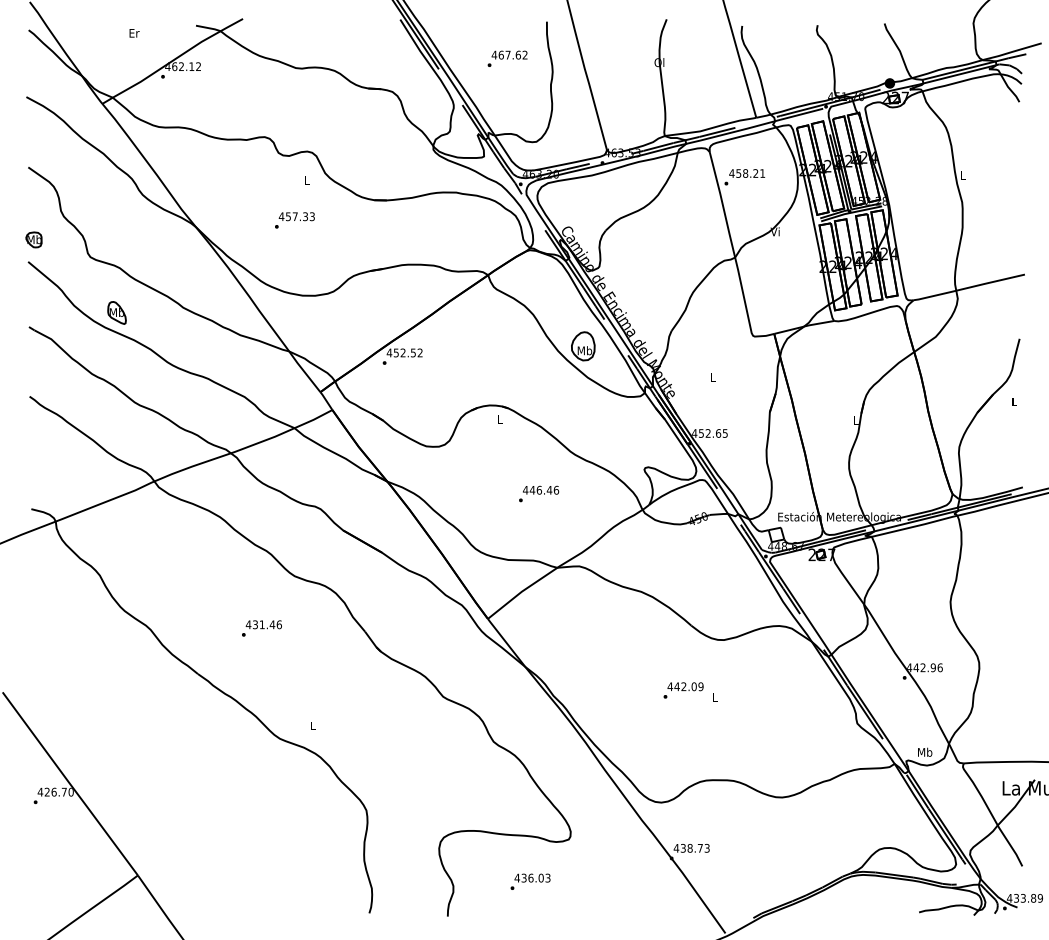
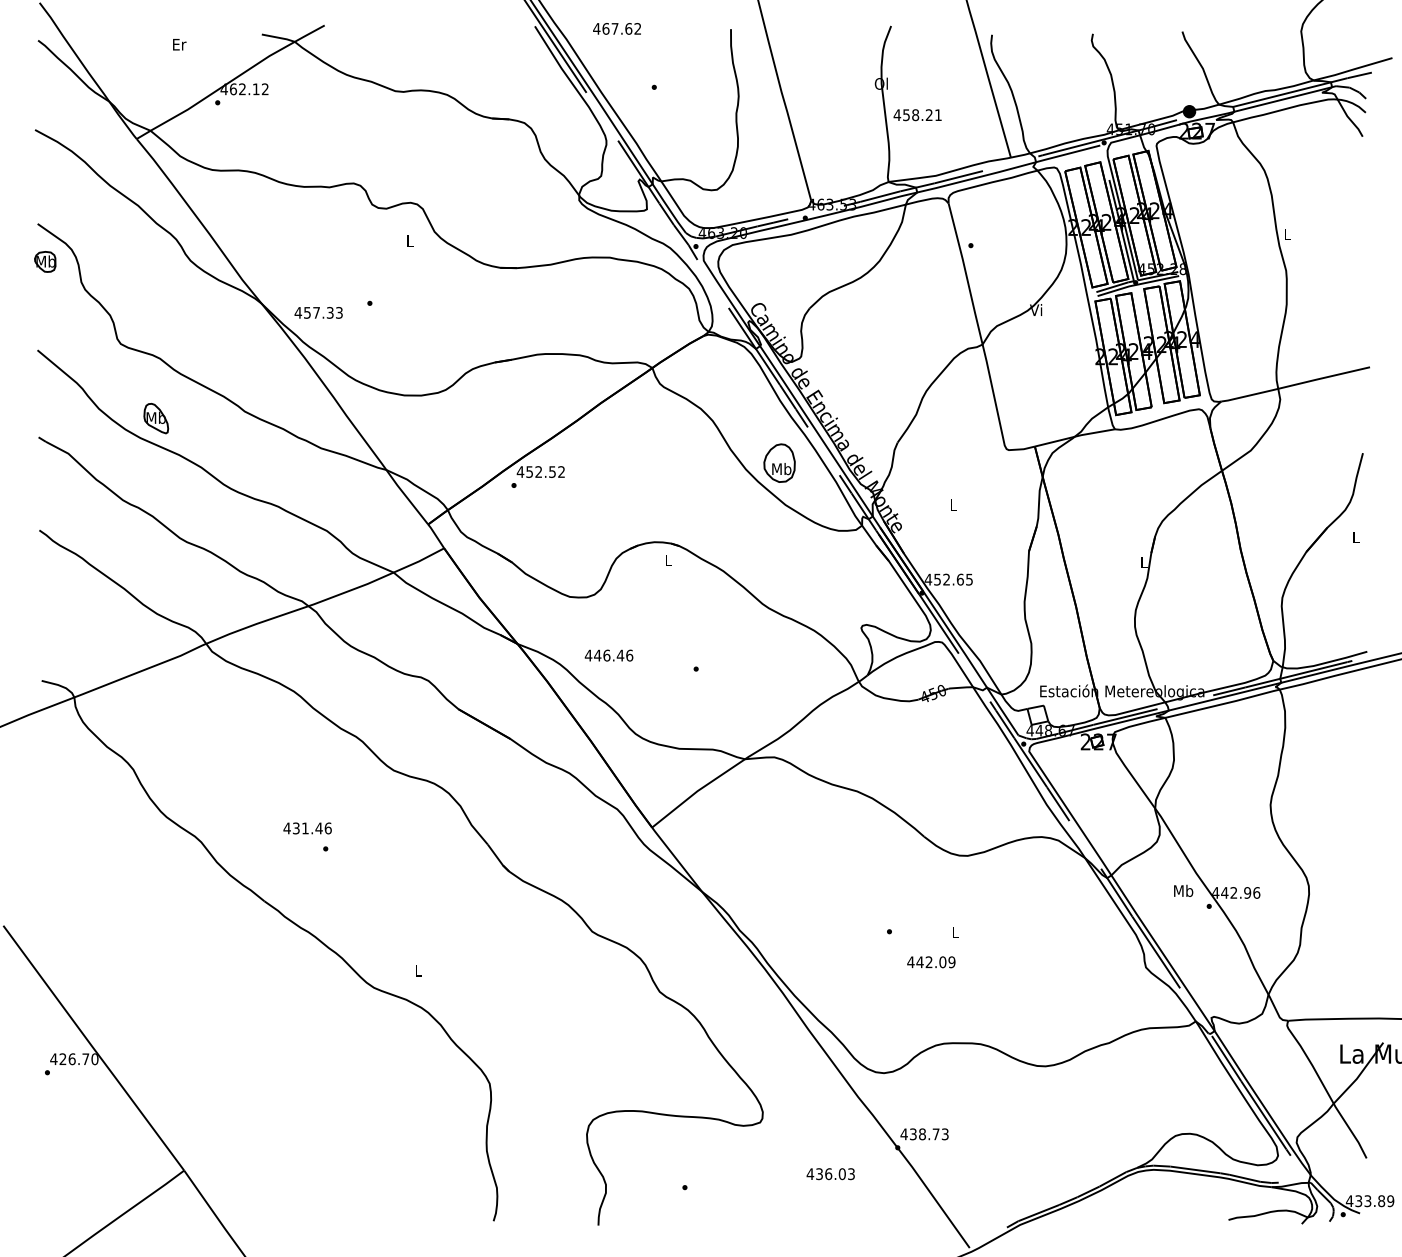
text: (509, 54) -> (616, 28), moved
text: (747, 173) -> (917, 115), moved
text: (296, 216) -> (318, 312), moved
part: (34, 239) -> (45, 261), moved
text: (540, 490) -> (608, 655), moved
text: (263, 624) -> (307, 828), moved
text: (685, 686) -> (931, 962), moved
text: (925, 751) -> (1183, 890), moved
text: (532, 878) -> (830, 1174), moved

